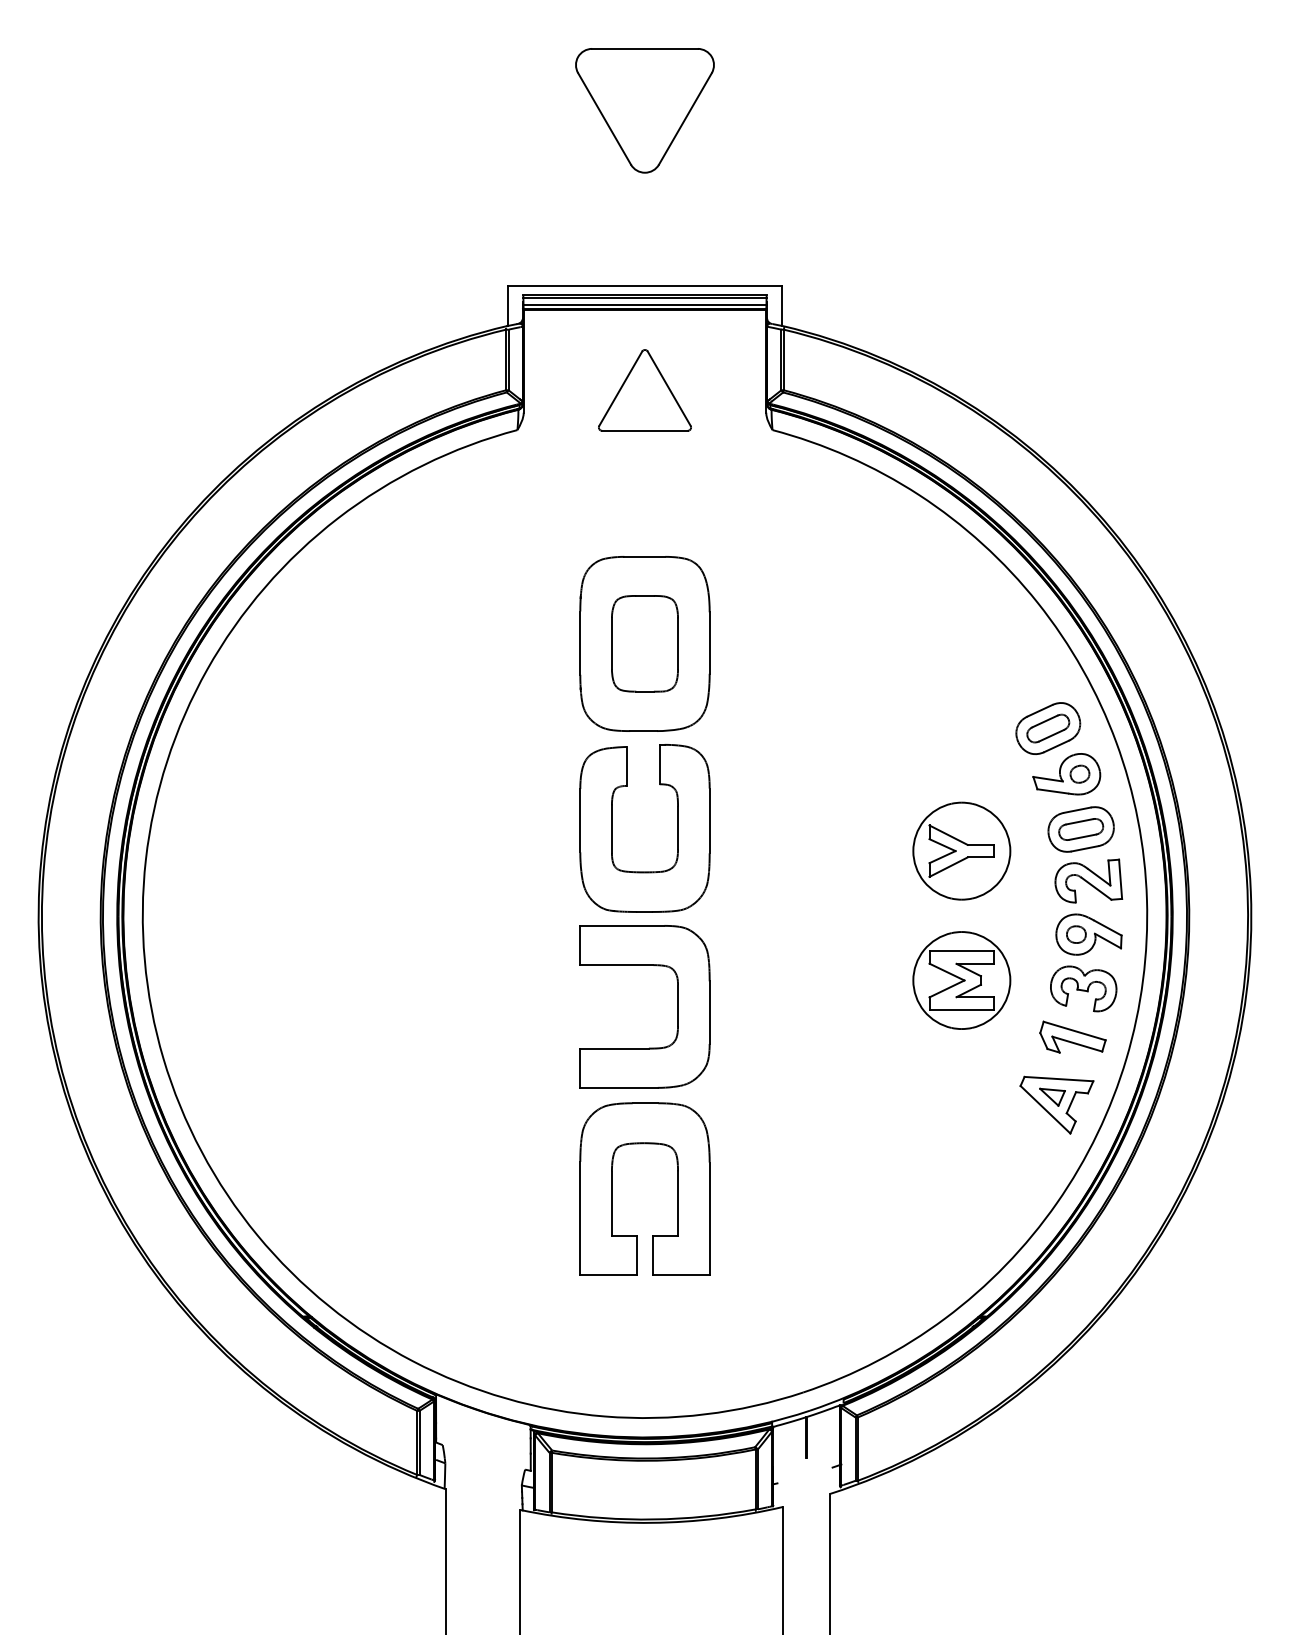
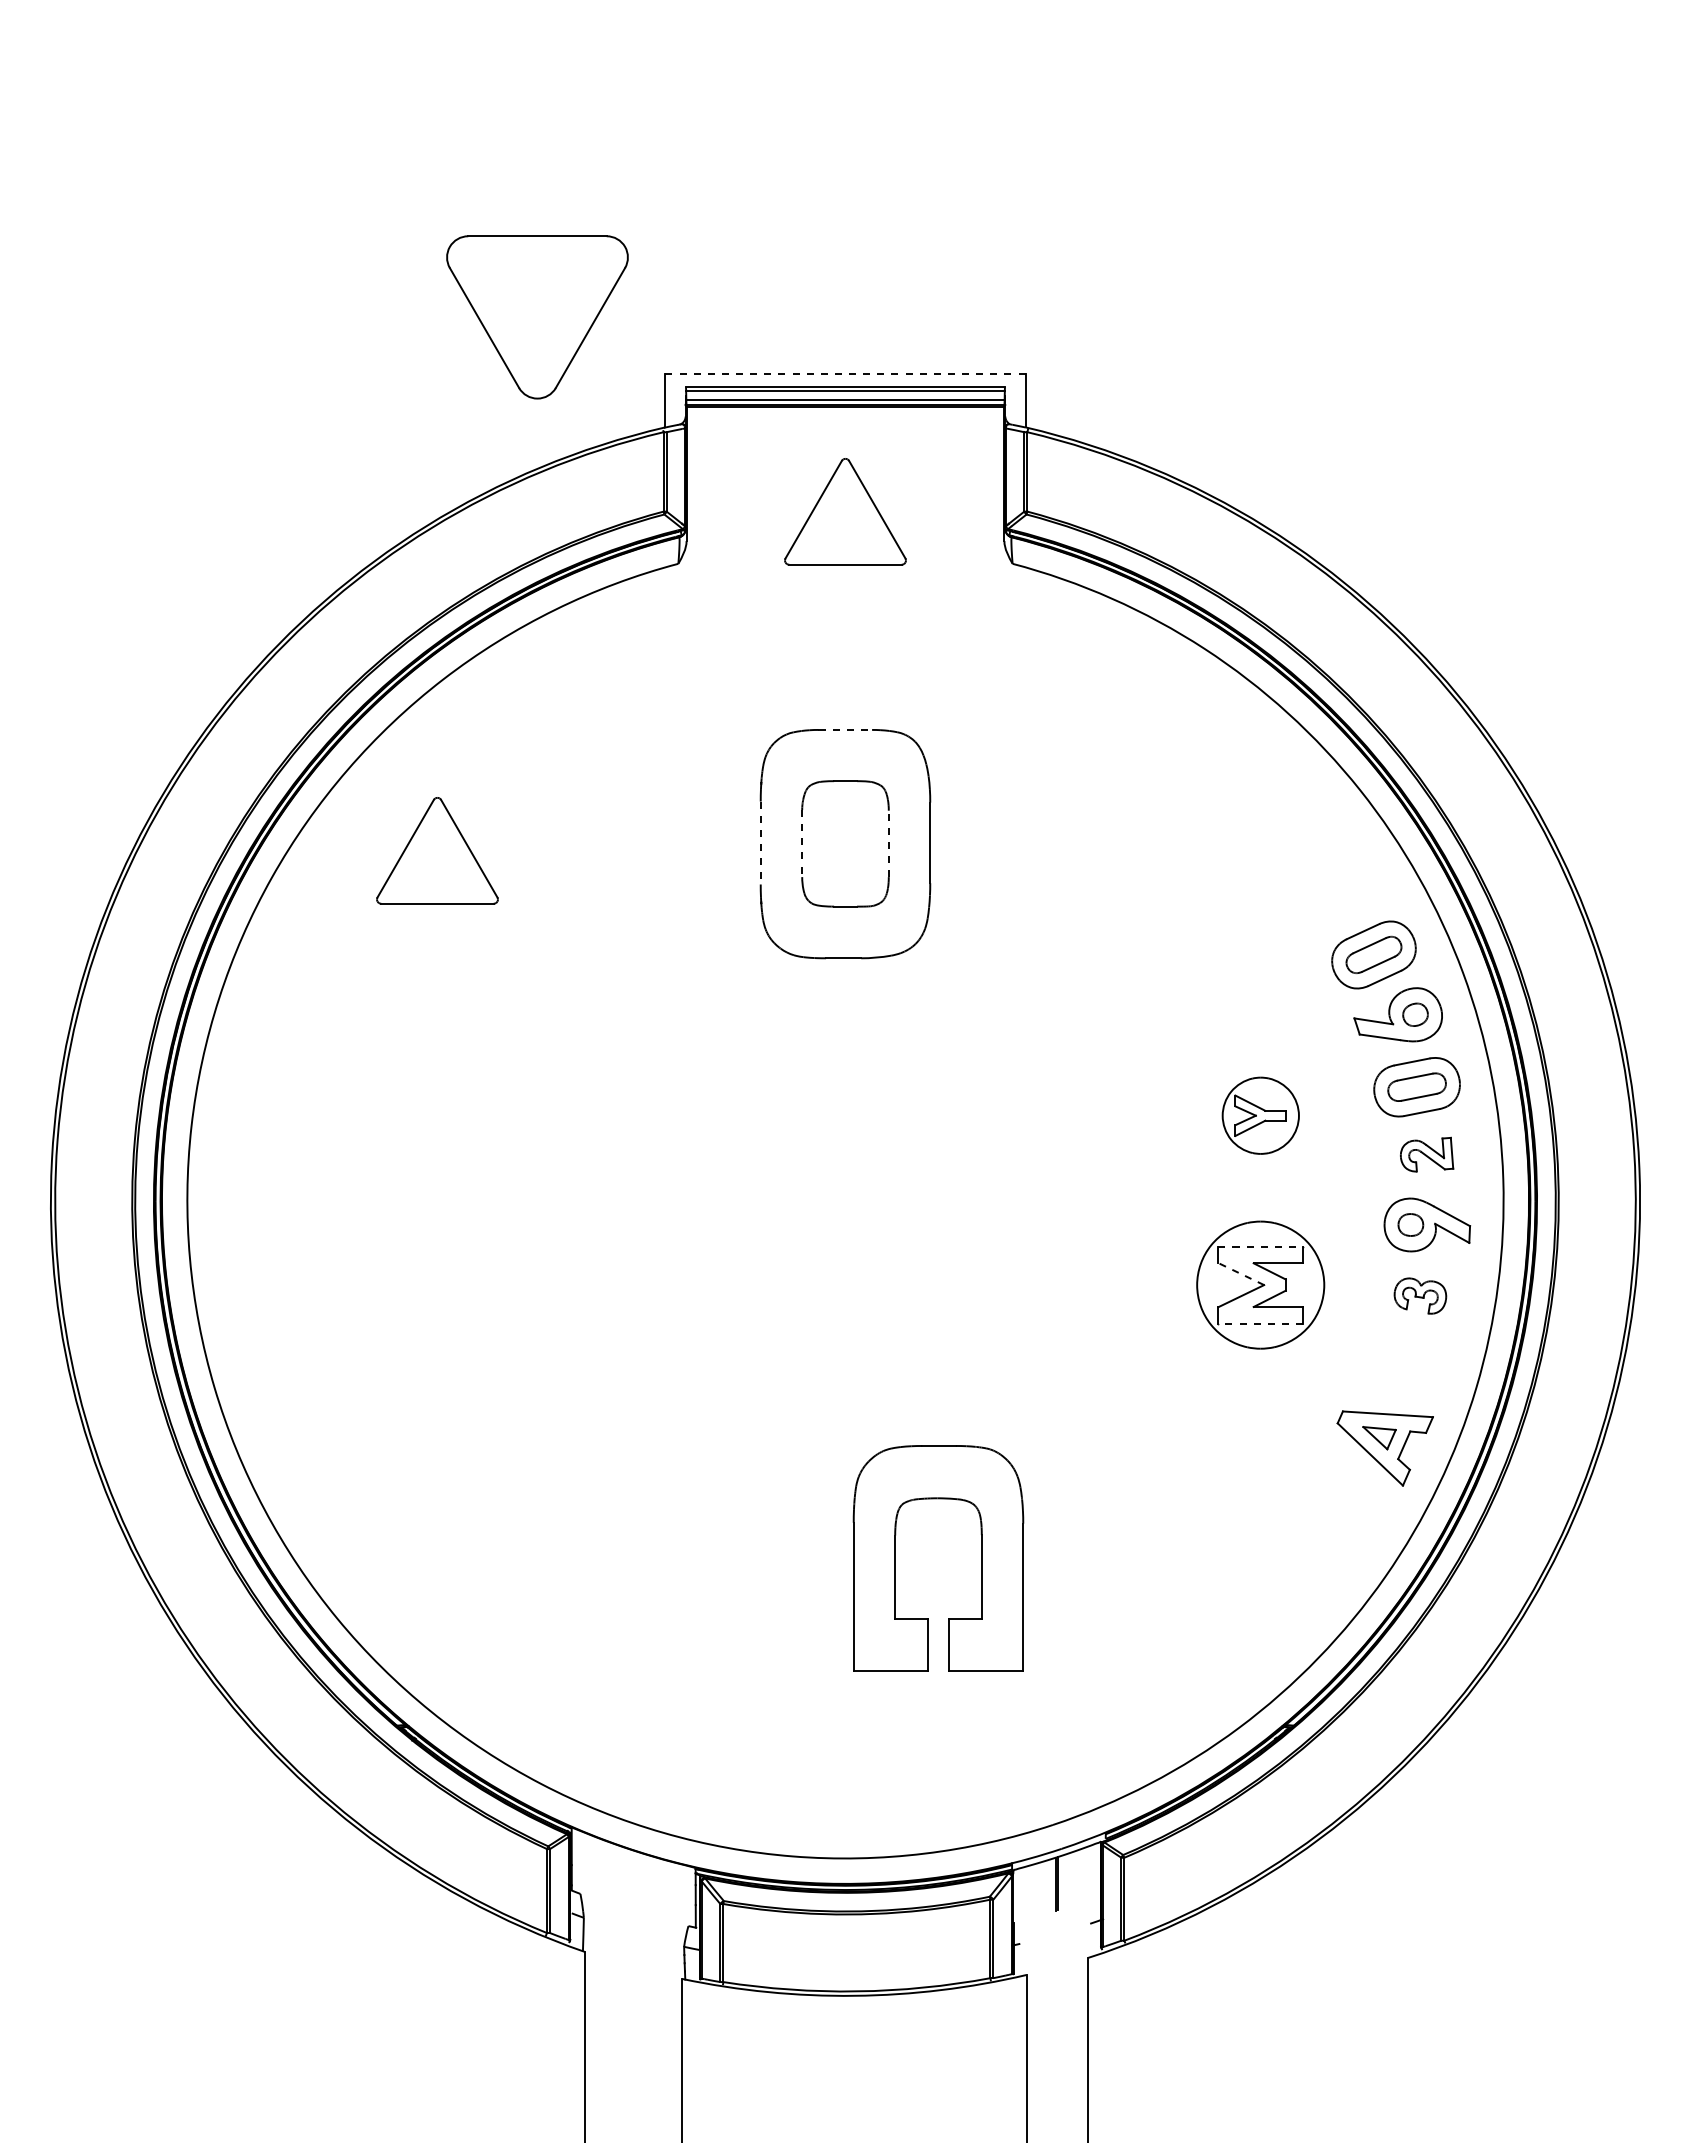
part: (645, 110) -> (537, 317), moved
line: (645, 285) -> (845, 374), solid -> dashed
line: (645, 556) -> (845, 729), solid -> dashed
line: (580, 643) -> (760, 843), solid -> dashed
line: (612, 643) -> (802, 843), solid -> dashed
line: (677, 643) -> (888, 843), solid -> dashed
part: (333, 648) -> (437, 850), added
part: (612, 828) -> (802, 1085), removed
part: (961, 851) -> (1260, 1115), size x0.6
part: (1088, 880) -> (1426, 1154), size x0.6
line: (962, 951) -> (1261, 1246), solid -> dashed
line: (946, 971) -> (1240, 1273), solid -> dashed
part: (1083, 988) -> (1420, 1295), size x0.6
part: (677, 1006) -> (888, 1319), removed
line: (961, 1009) -> (1260, 1323), solid -> dashed
part: (1073, 1037) -> (1406, 1359), removed
part: (612, 1189) -> (895, 1558), moved

